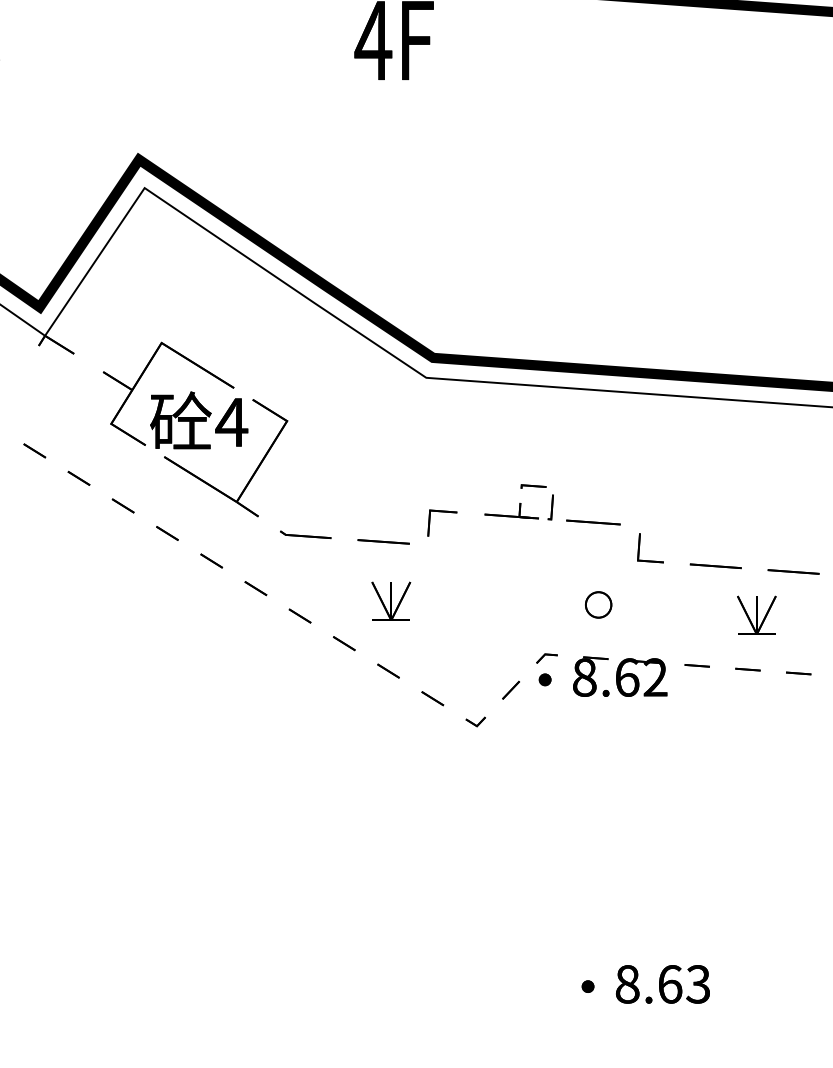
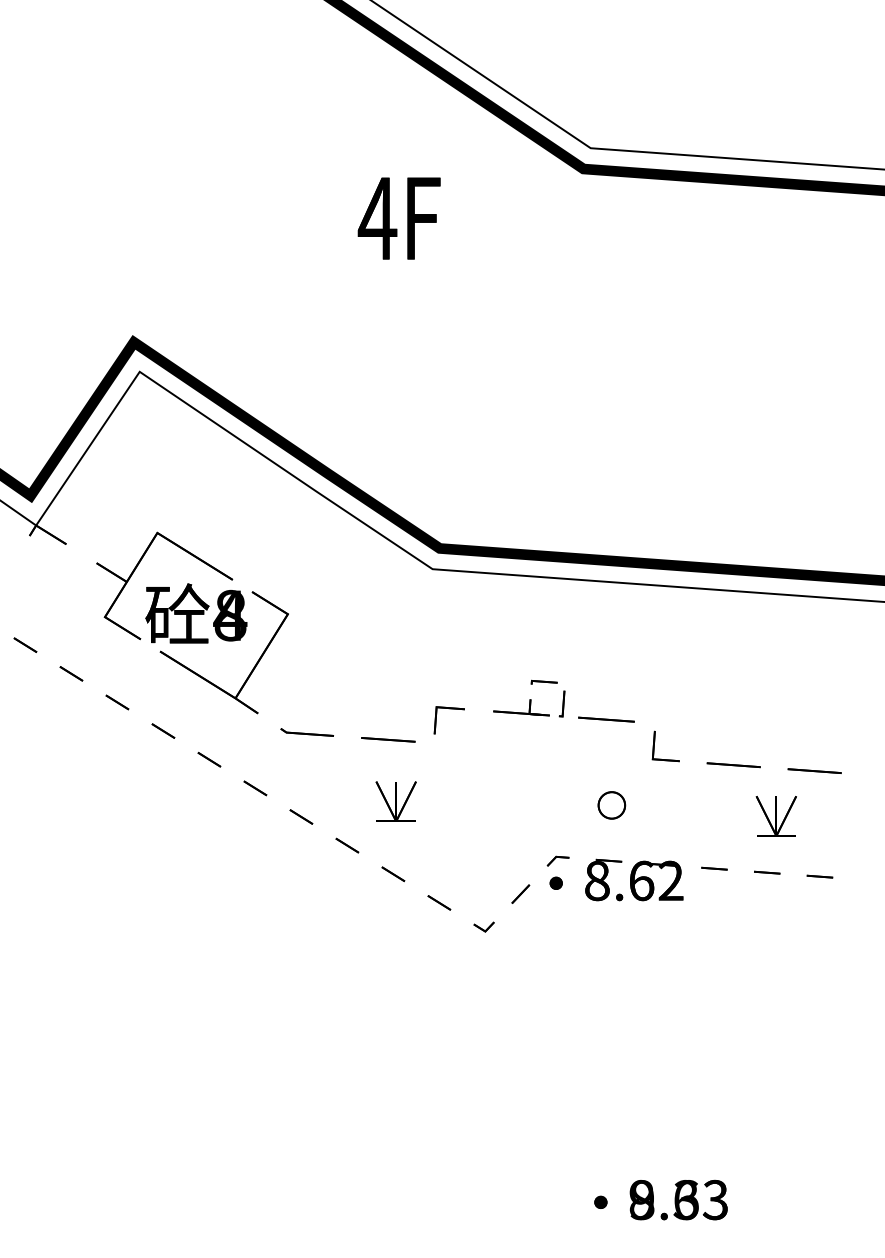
text: (231, 422) -> (230, 615), 4 -> 8
text: (648, 984) -> (663, 1200), 8.63 -> 9.33

